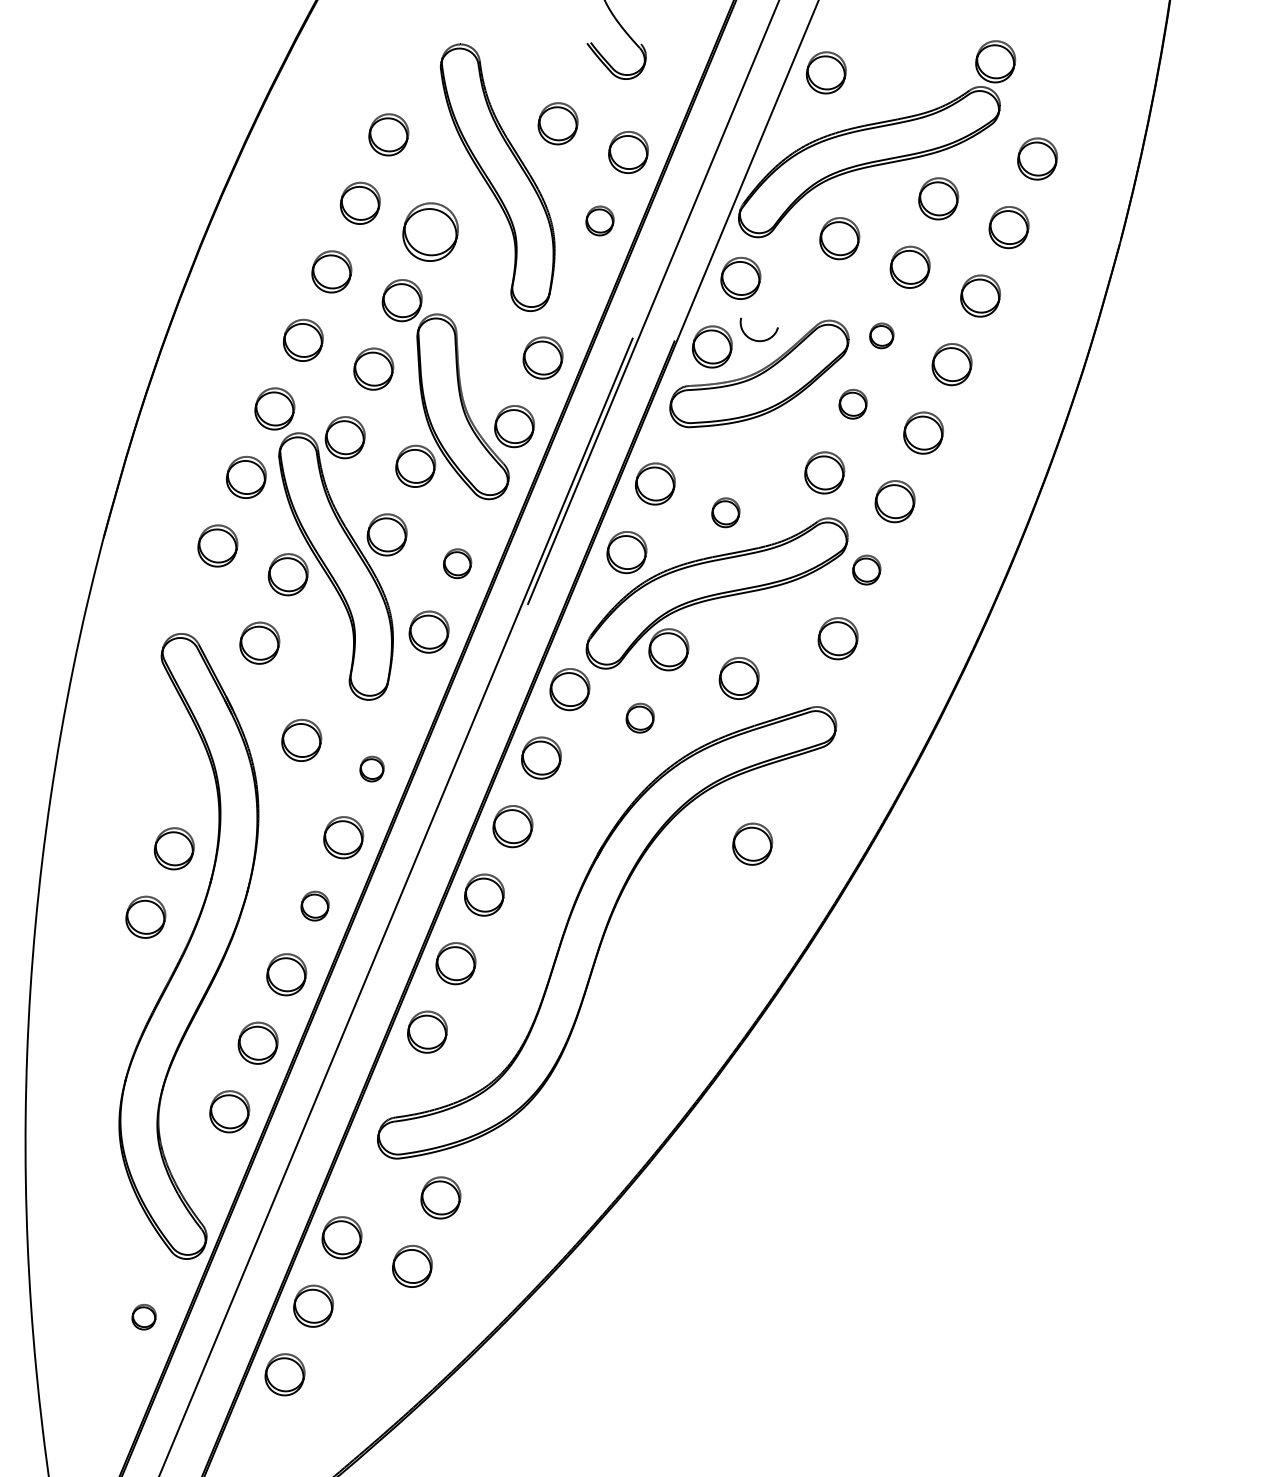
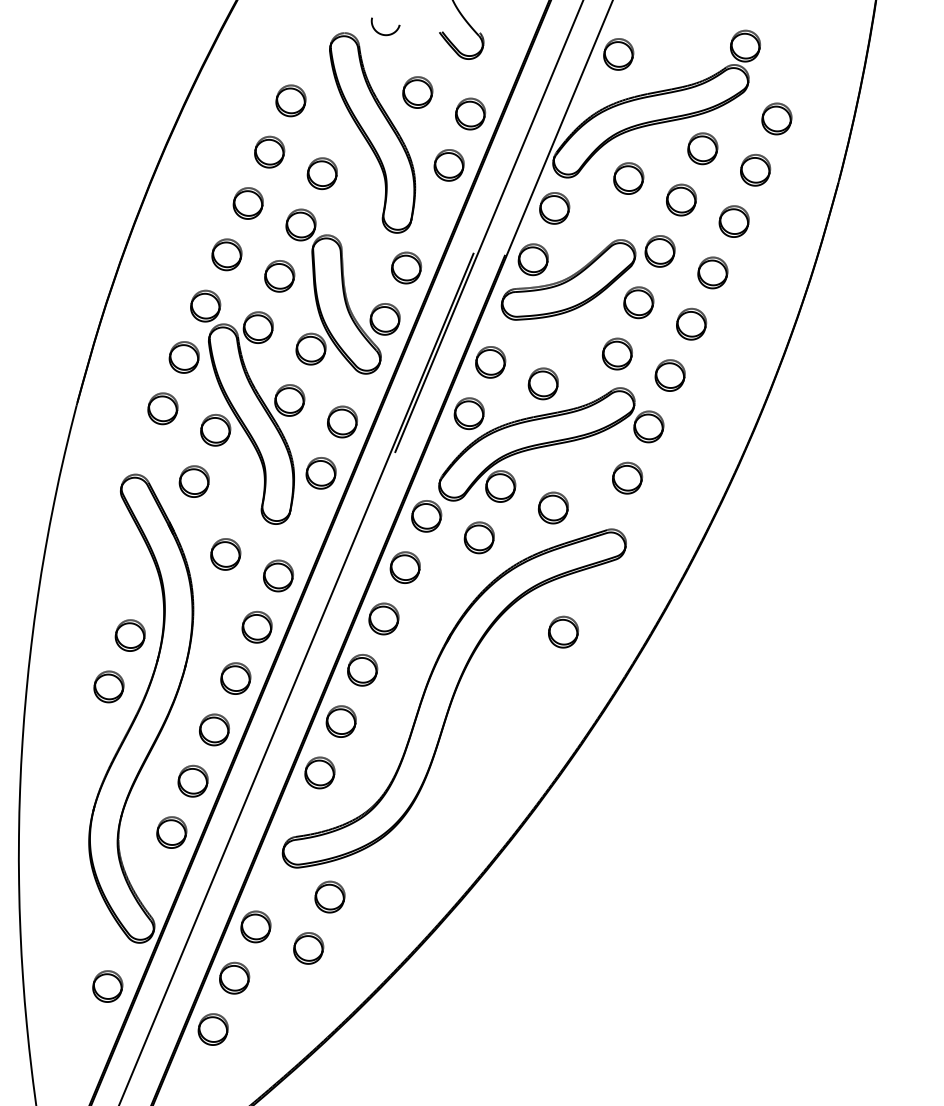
part: (599, 220) -> (448, 165), size x1.43
part: (430, 231) -> (322, 173), size x0.71
part: (881, 335) -> (659, 251), size x1.67
curve: (755, 339) -> (382, 33), moved
part: (852, 403) -> (638, 302), size x1.43
part: (725, 512) -> (543, 383), size x1.43
part: (457, 563) -> (342, 421), size x1.43
part: (866, 569) -> (648, 426), size x1.43
part: (639, 717) -> (478, 537), size x1.43
part: (371, 768) -> (278, 575), size x1.67
part: (314, 905) -> (235, 678), size x1.43
part: (143, 1316) -> (107, 985), size x1.67

